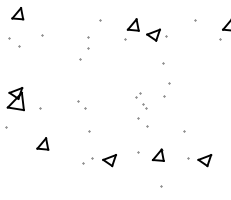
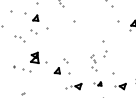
part: (146, 29) -> (95, 25), removed
part: (83, 48) -> (66, 34), removed
part: (40, 143) -> (56, 70), moved
part: (150, 153) -> (97, 83), size x0.6

